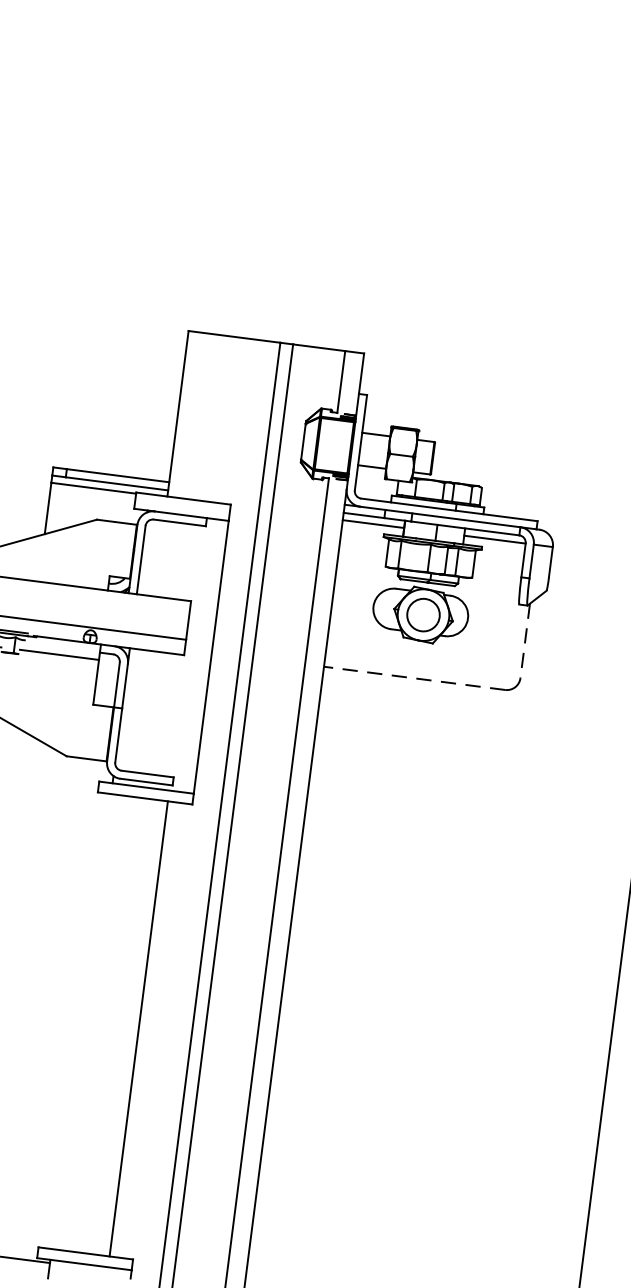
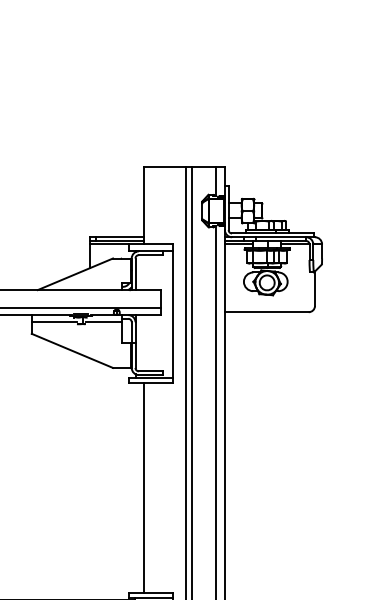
line: (526, 642) -> (315, 289), dashed -> solid
line: (413, 678) -> (266, 312), dashed -> solid
line: (138, 1028) -> (143, 487), moved

